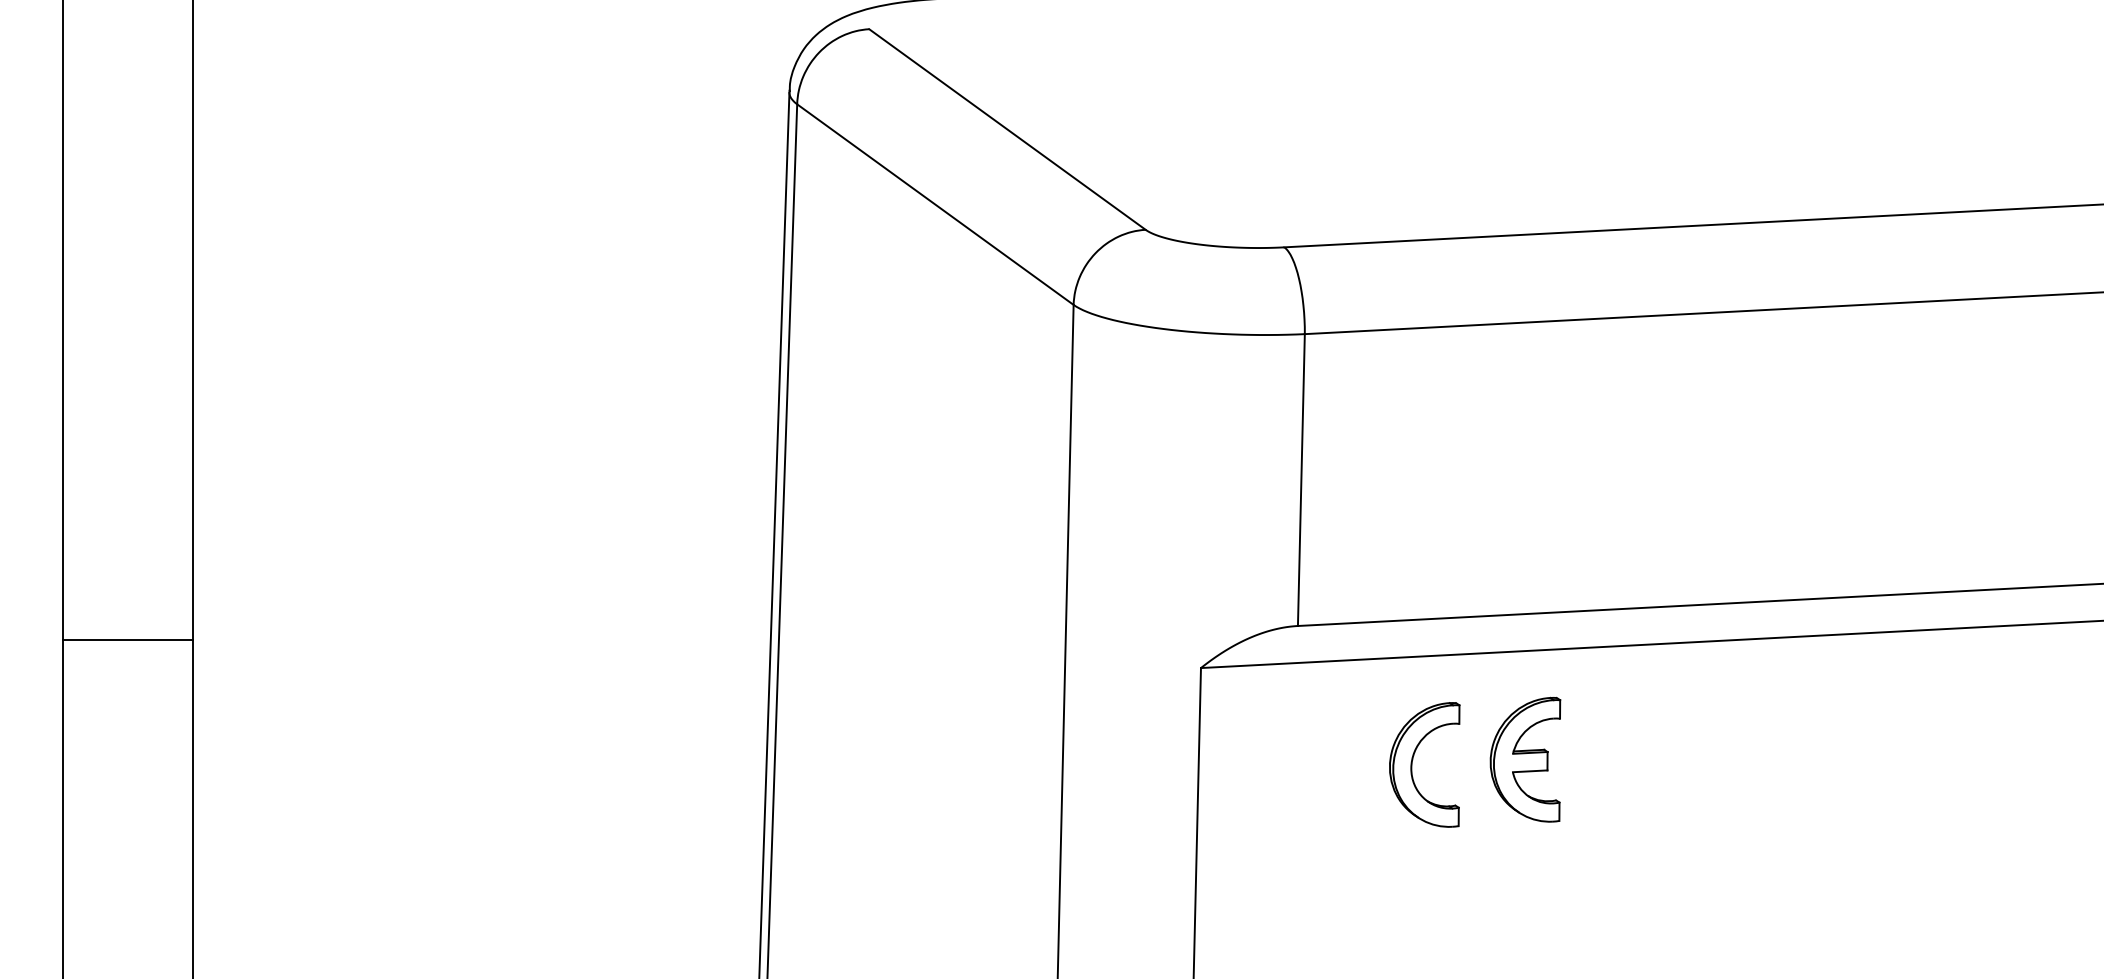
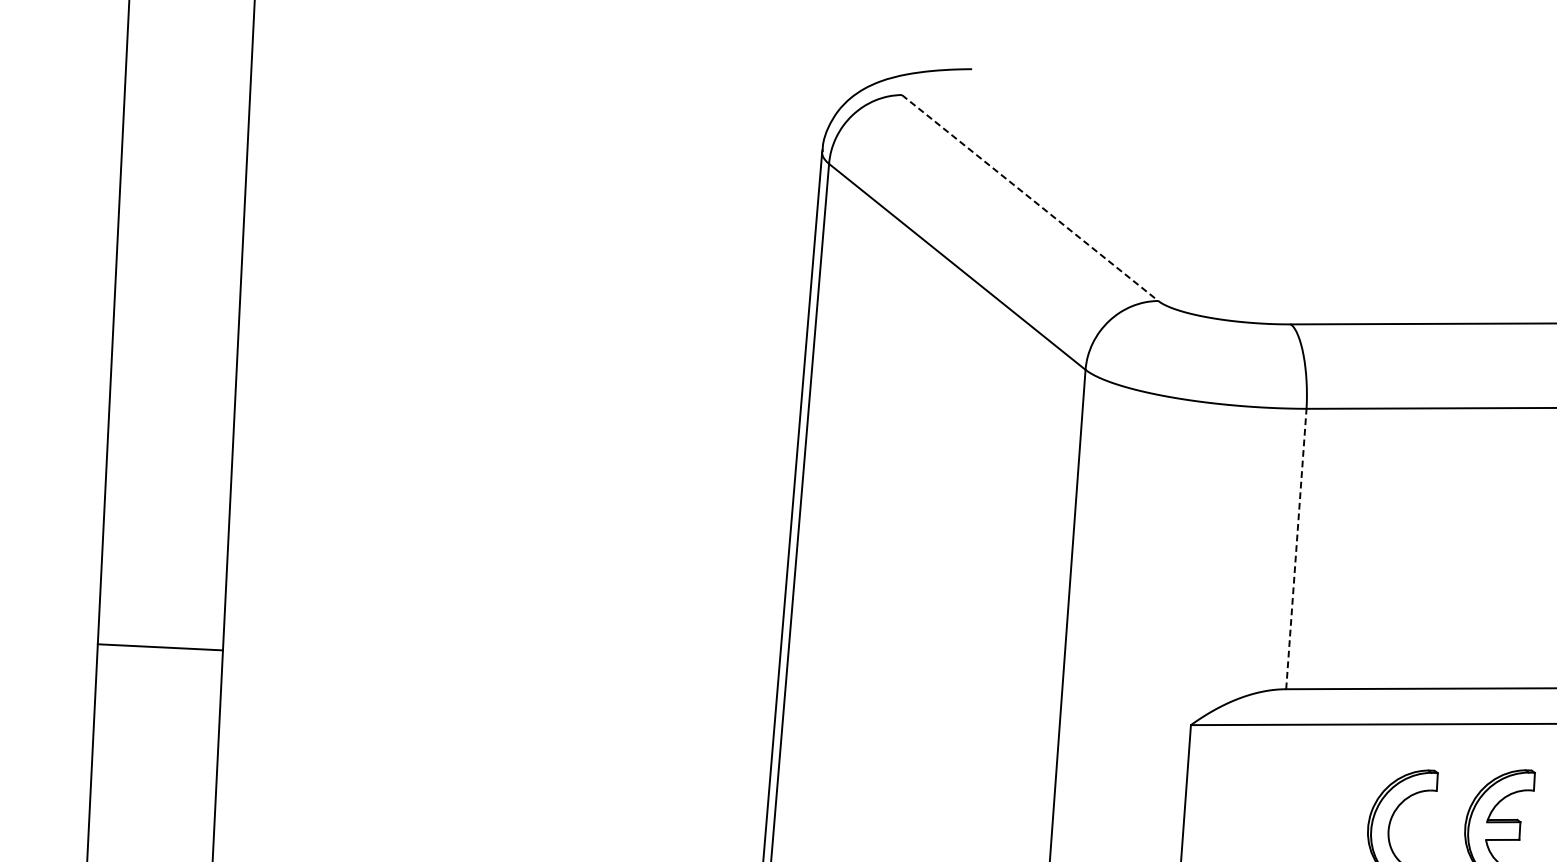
line: (1007, 129) -> (1030, 198), solid -> dashed
line: (1301, 480) -> (1296, 549), solid -> dashed

